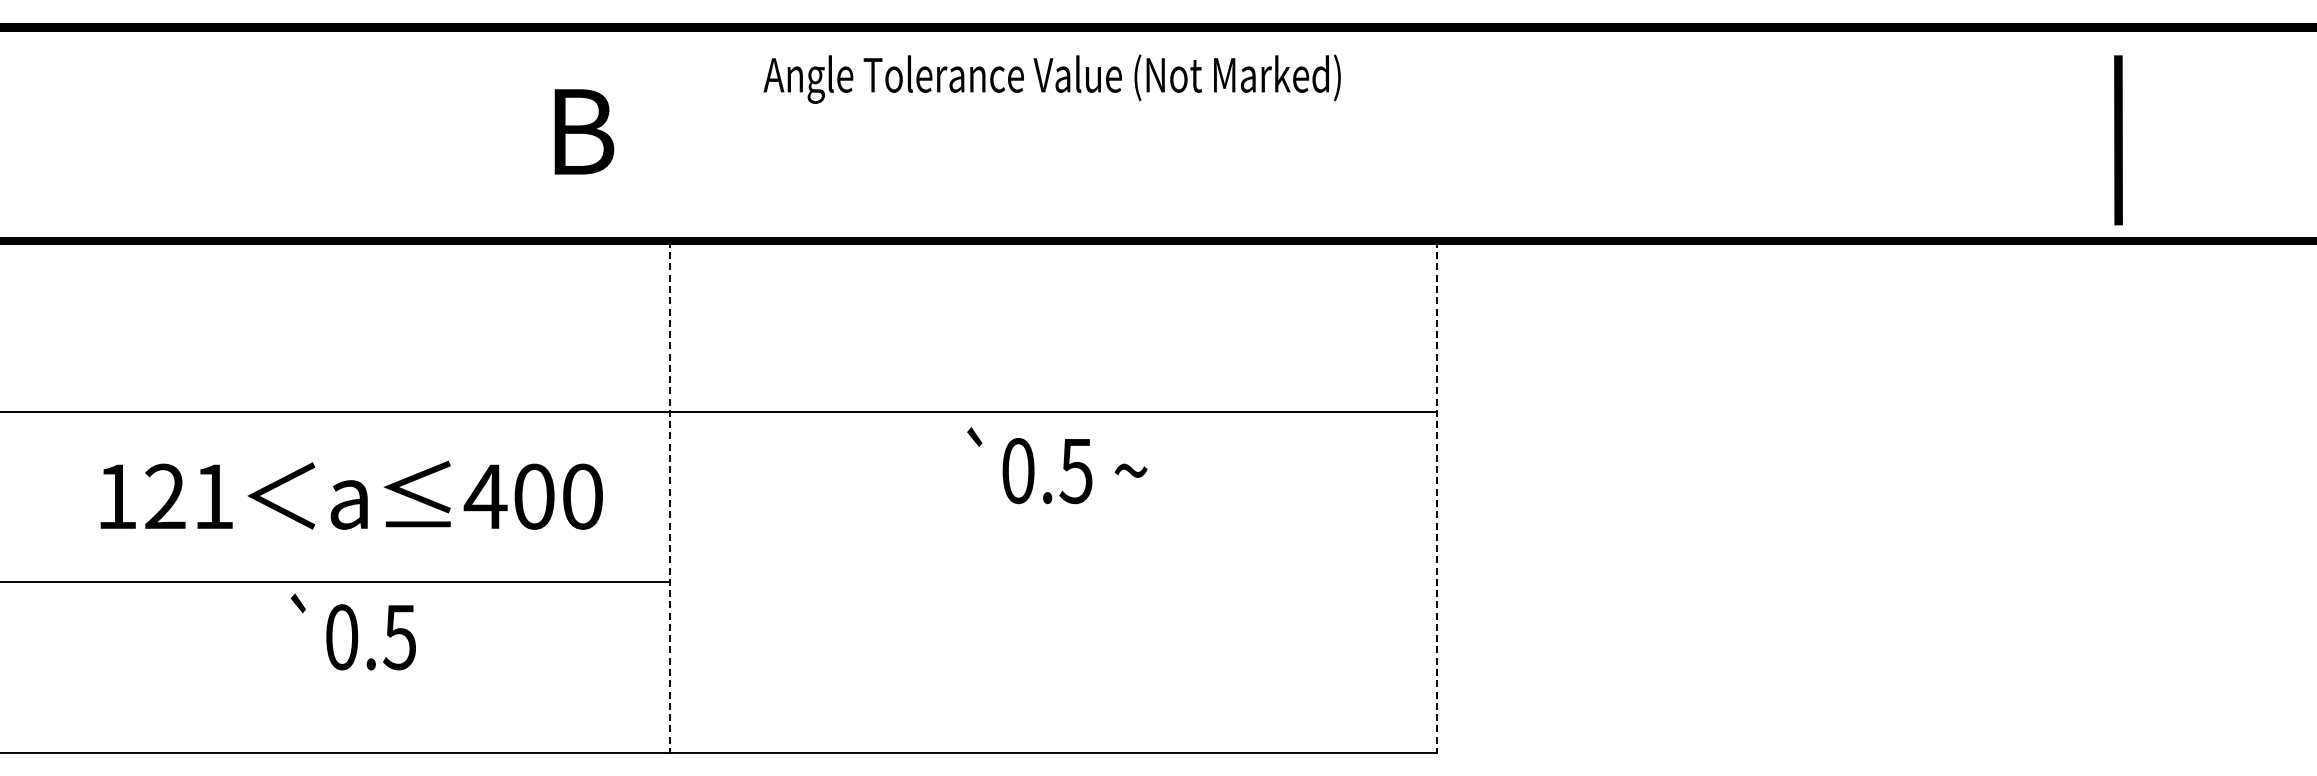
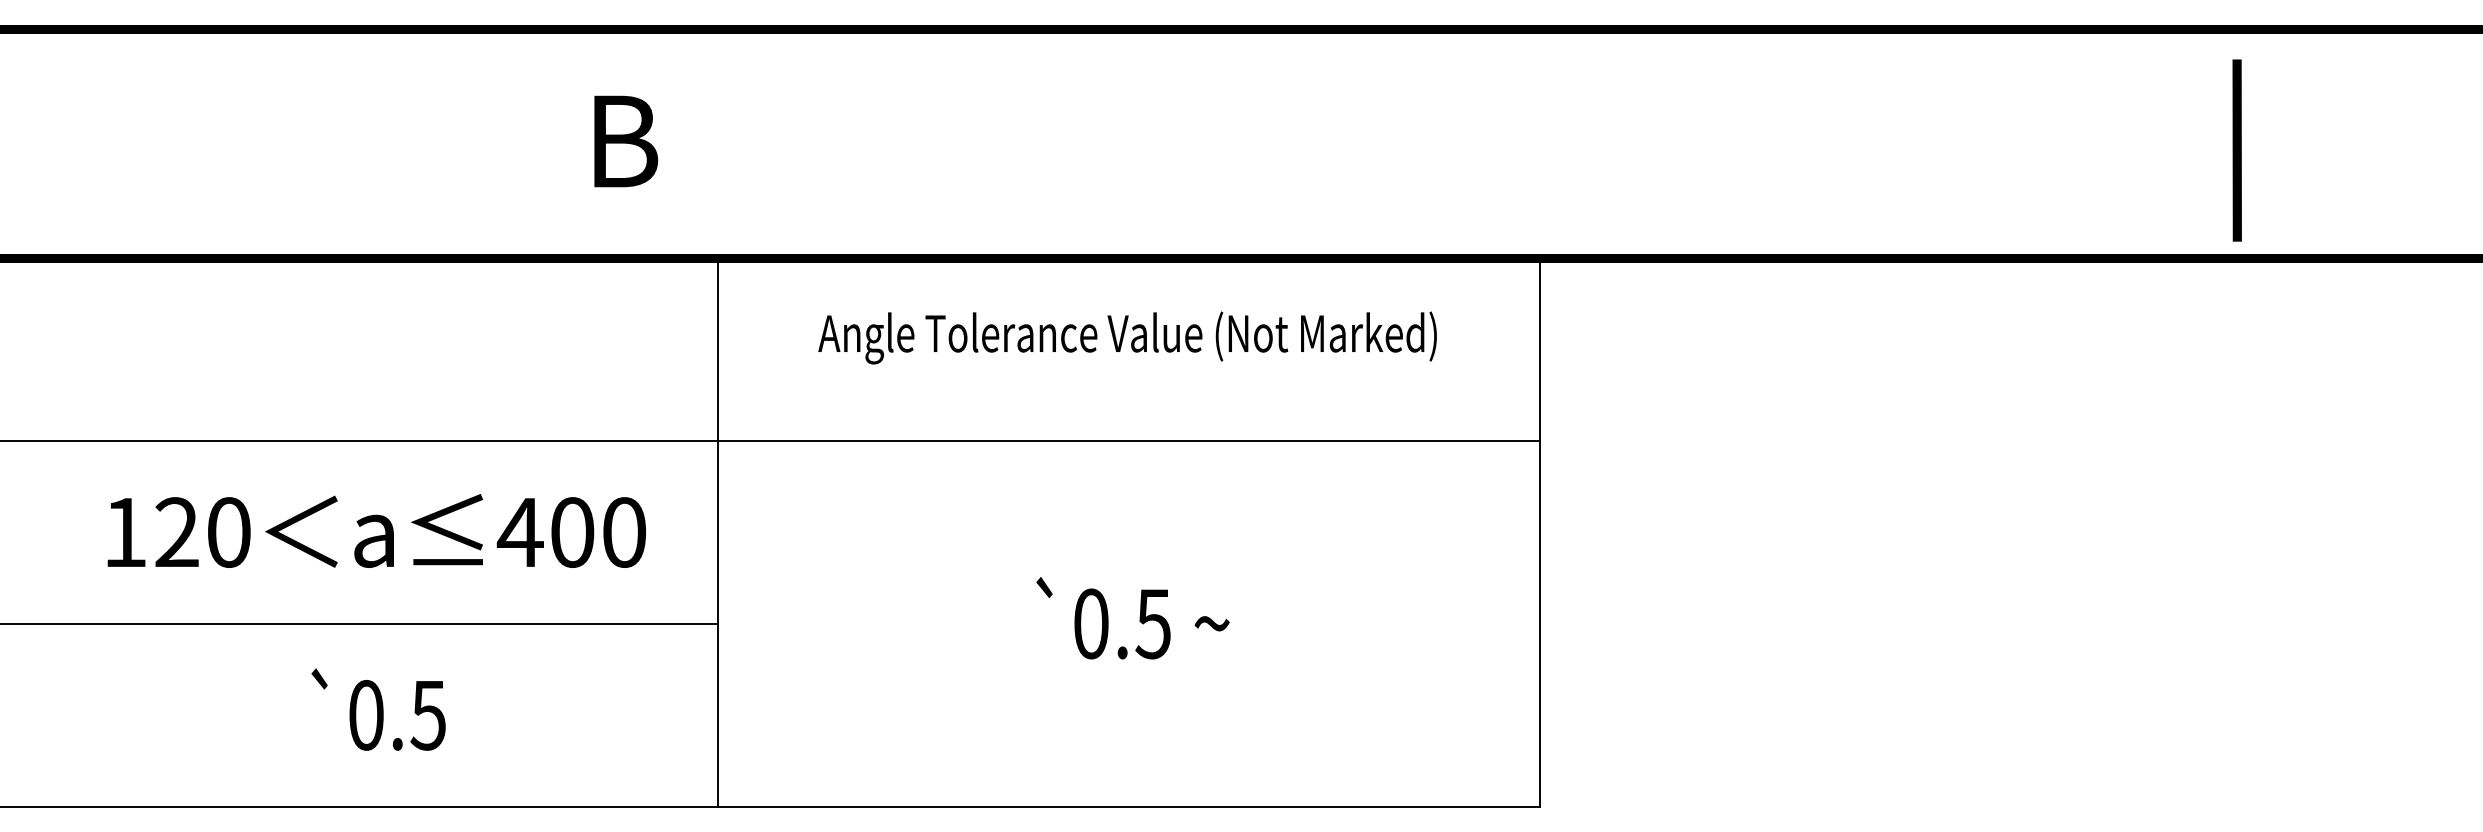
text: (1051, 78) -> (1126, 337), moved
line: (2118, 140) -> (2237, 150), moved
text: (1057, 465) -> (1133, 618), moved
text: (213, 496) -> (228, 532), 121 -> 120
line: (669, 496) -> (717, 532), dashed -> solid
line: (1437, 496) -> (1540, 532), dashed -> solid
text: (352, 631) -> (377, 709), moved

